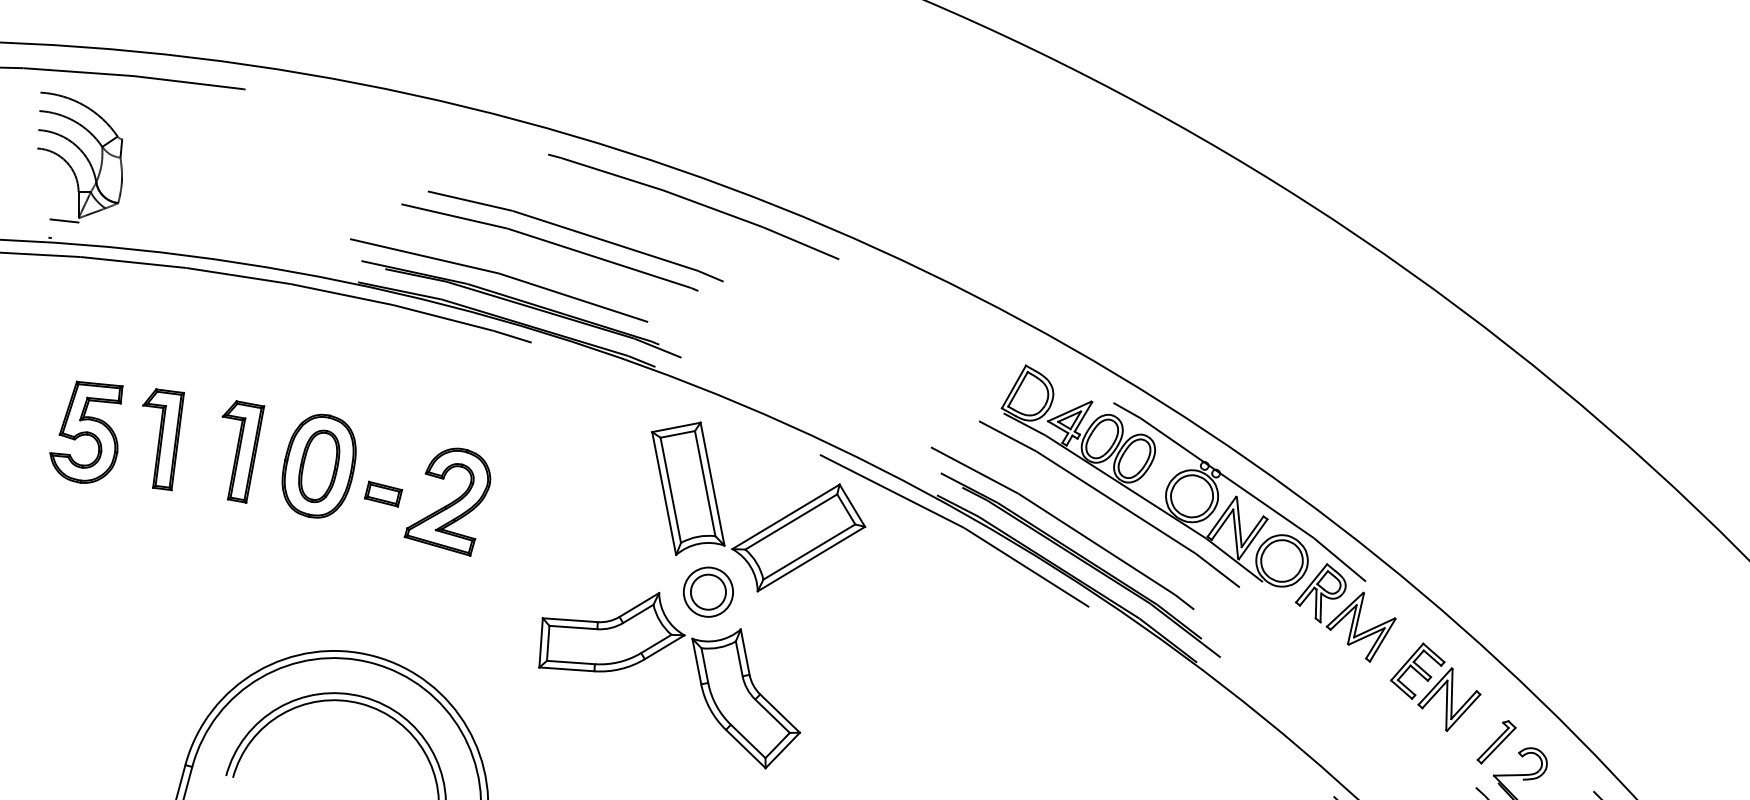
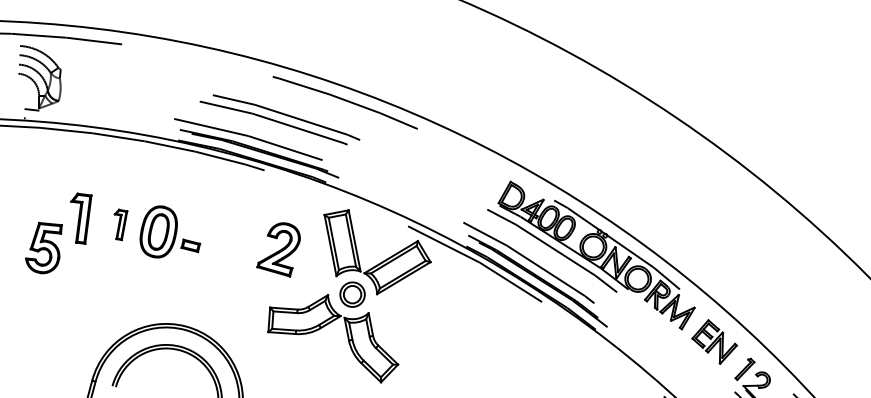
part: (85, 431) -> (43, 247), moved
part: (242, 451) -> (120, 224), size x0.6
part: (447, 501) -> (278, 249), moved

